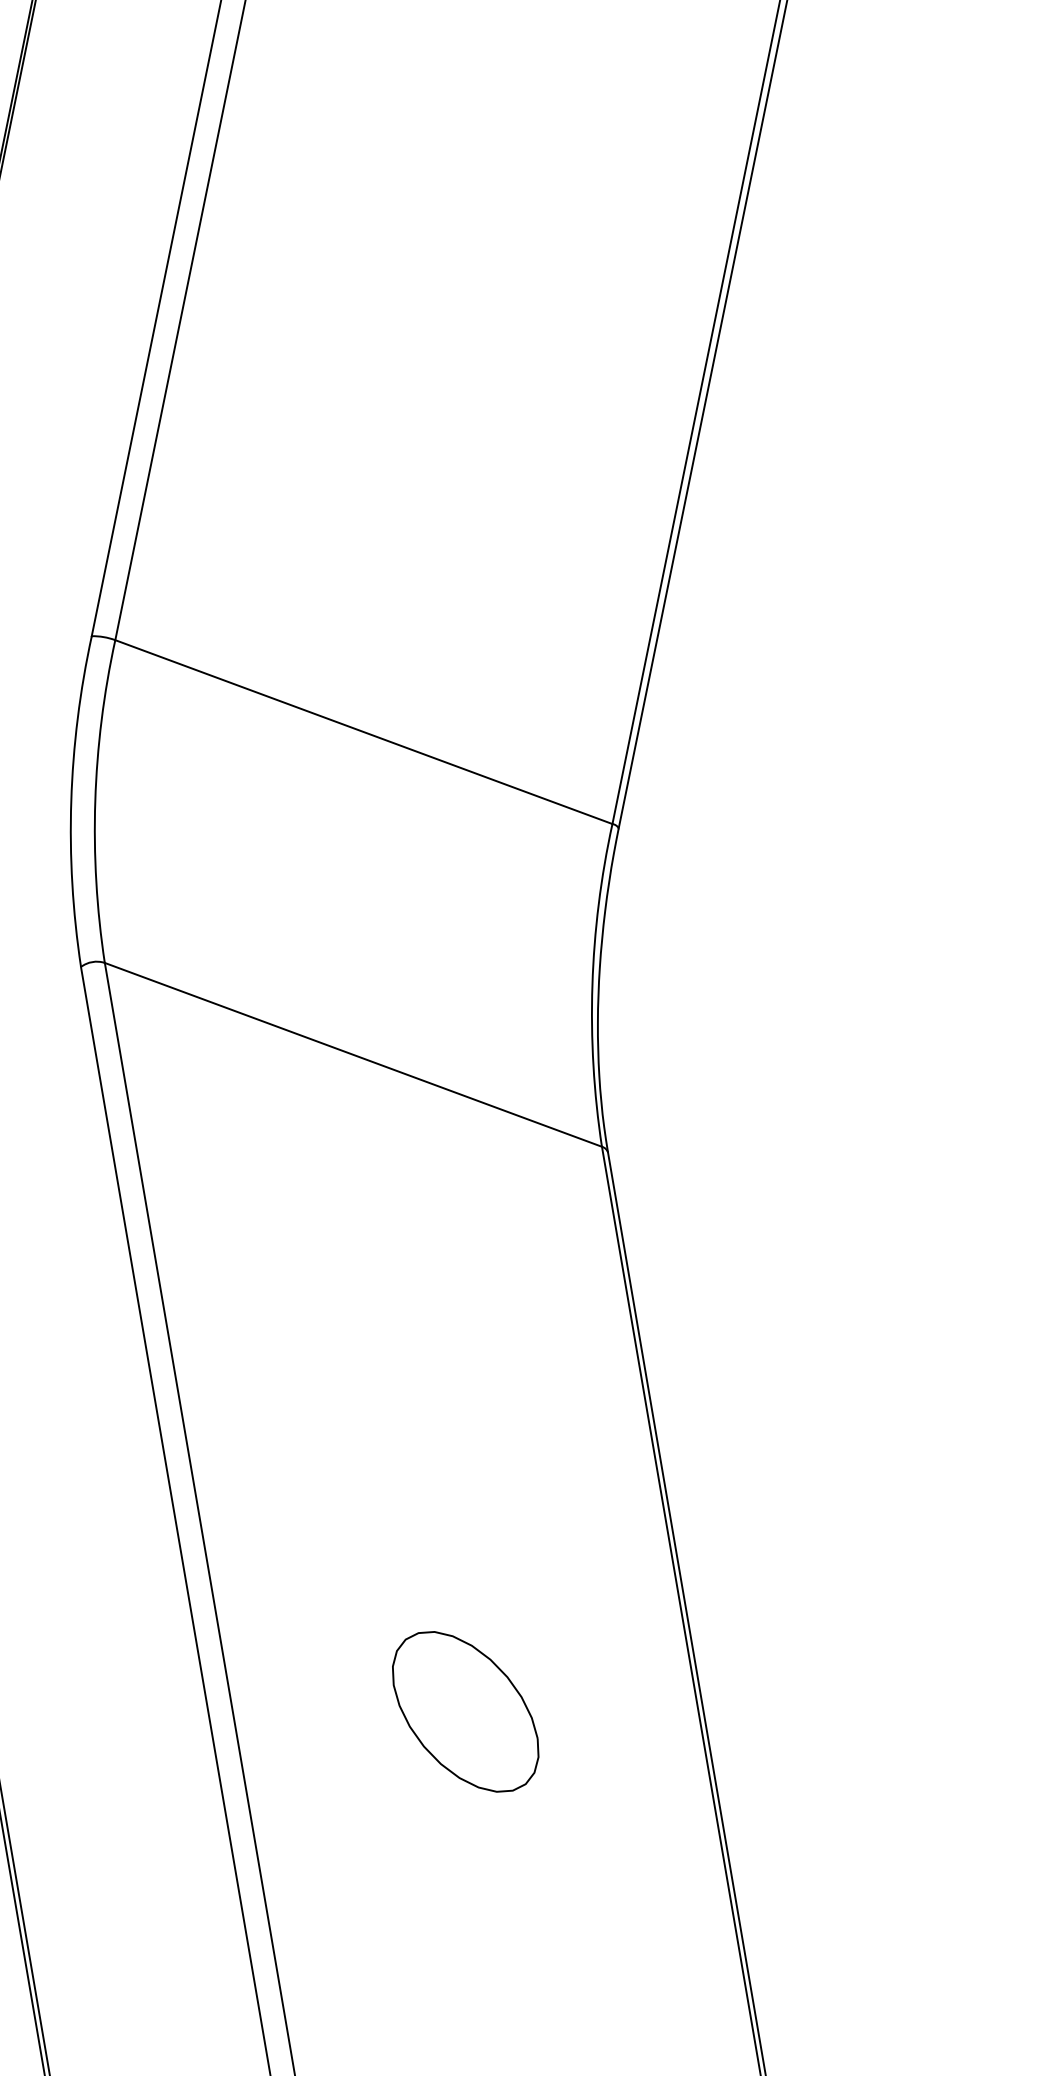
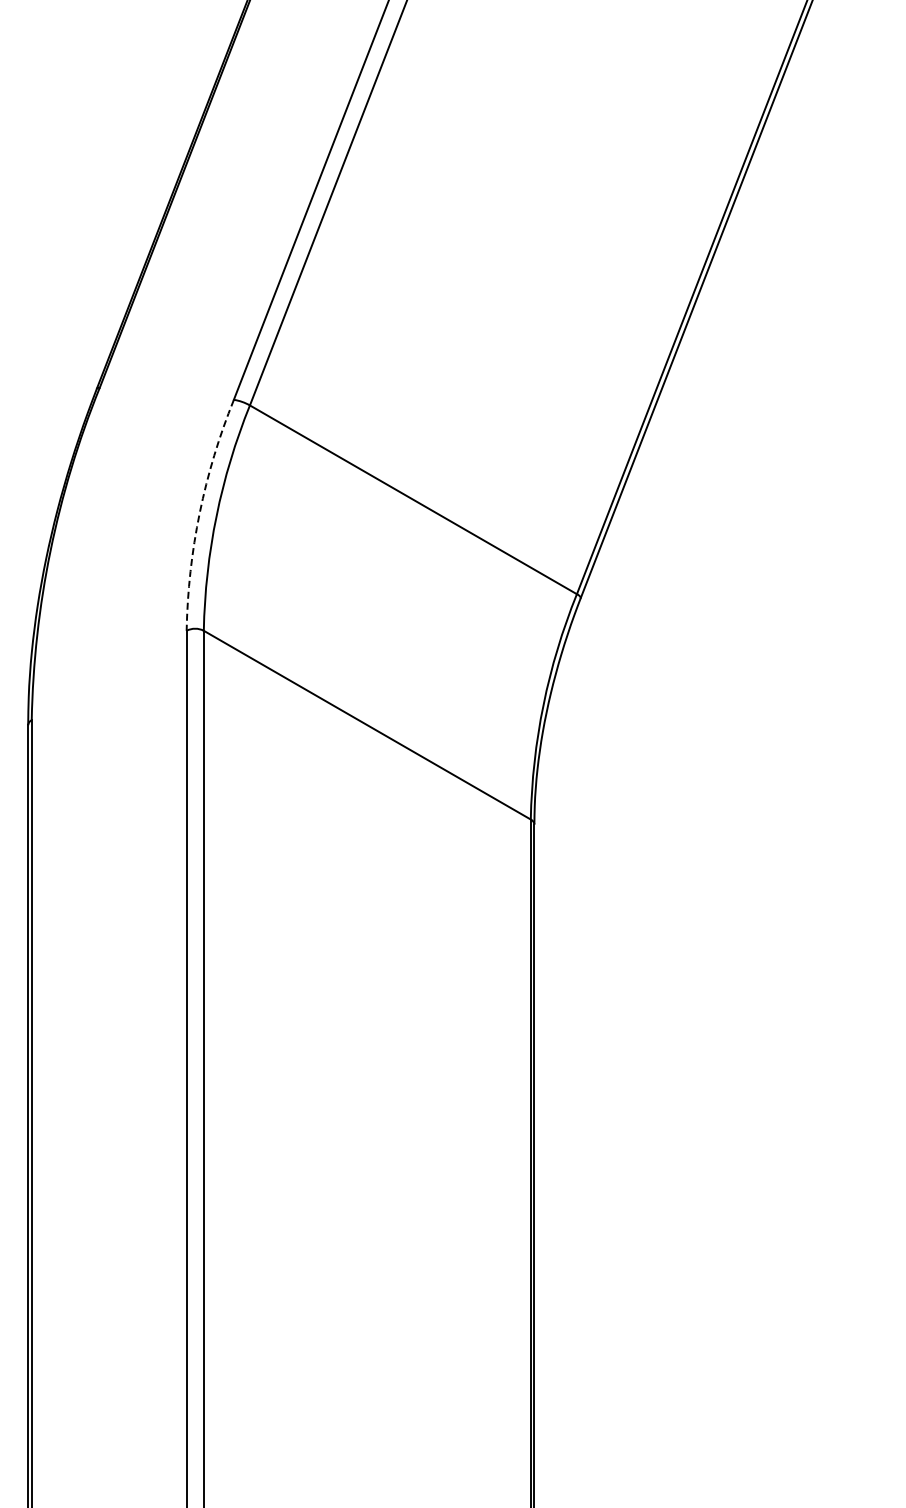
arc: (71, 801) -> (199, 513), solid -> dashed
part: (465, 1711) -> (367, 1199), removed

